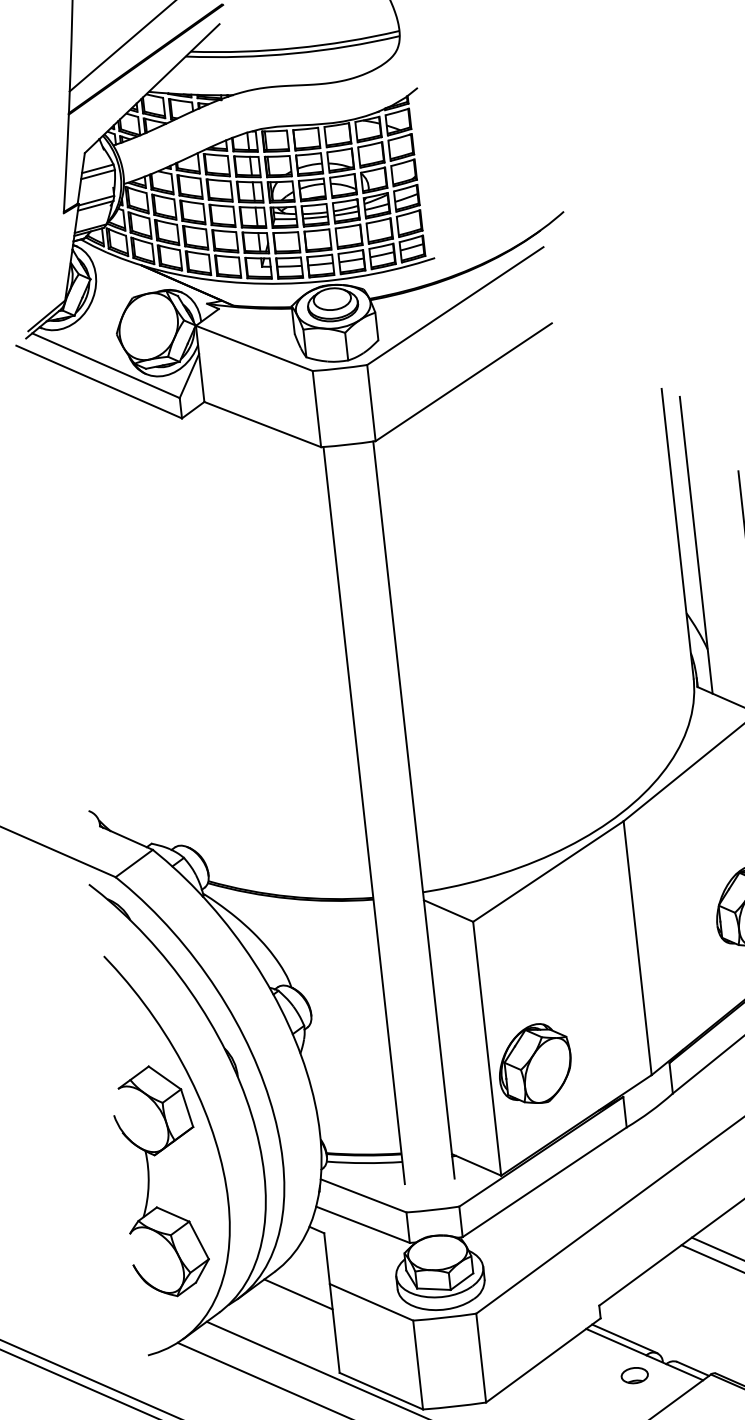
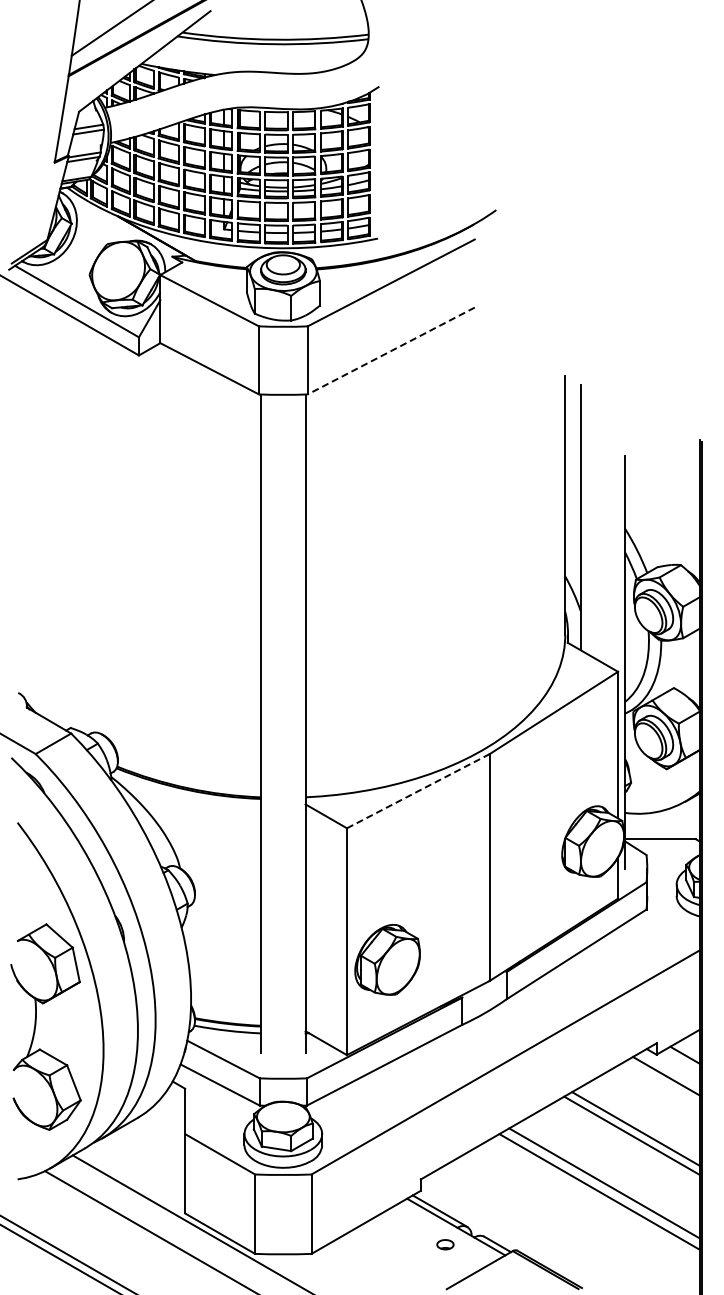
line: (462, 382) -> (390, 351), solid -> dashed
line: (548, 870) -> (418, 790), solid -> dashed
line: (298, 1293) -> (156, 1139), removed
part: (634, 1375) -> (445, 1244), size x0.7

